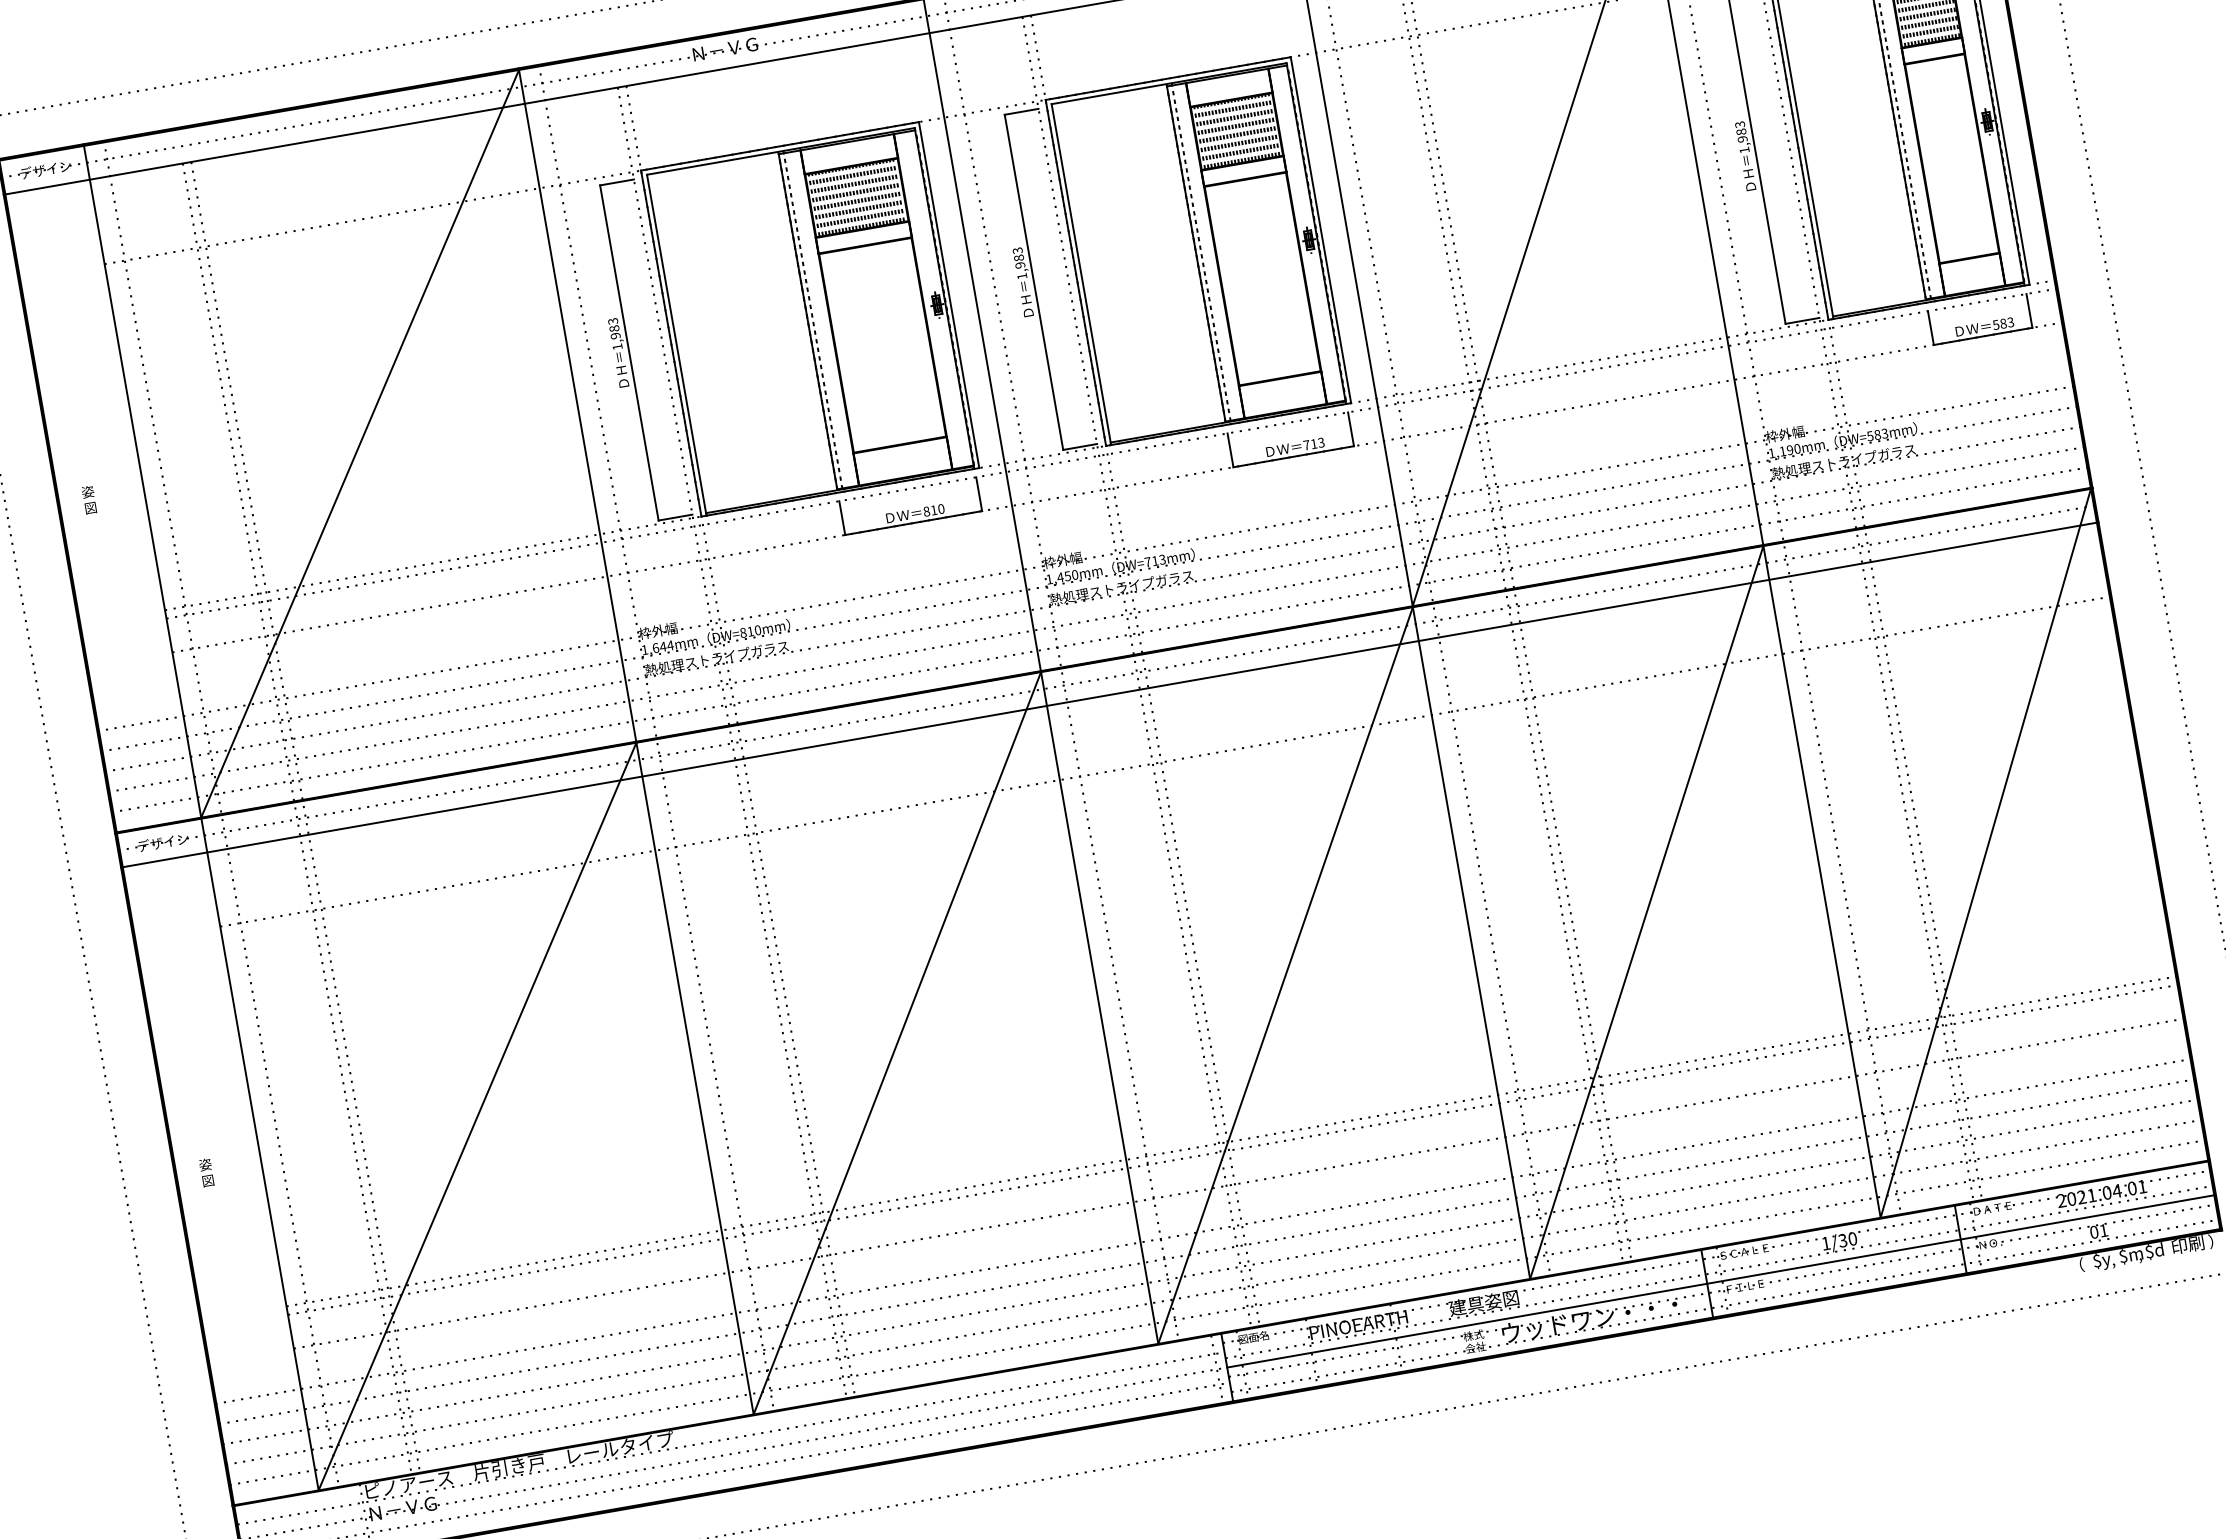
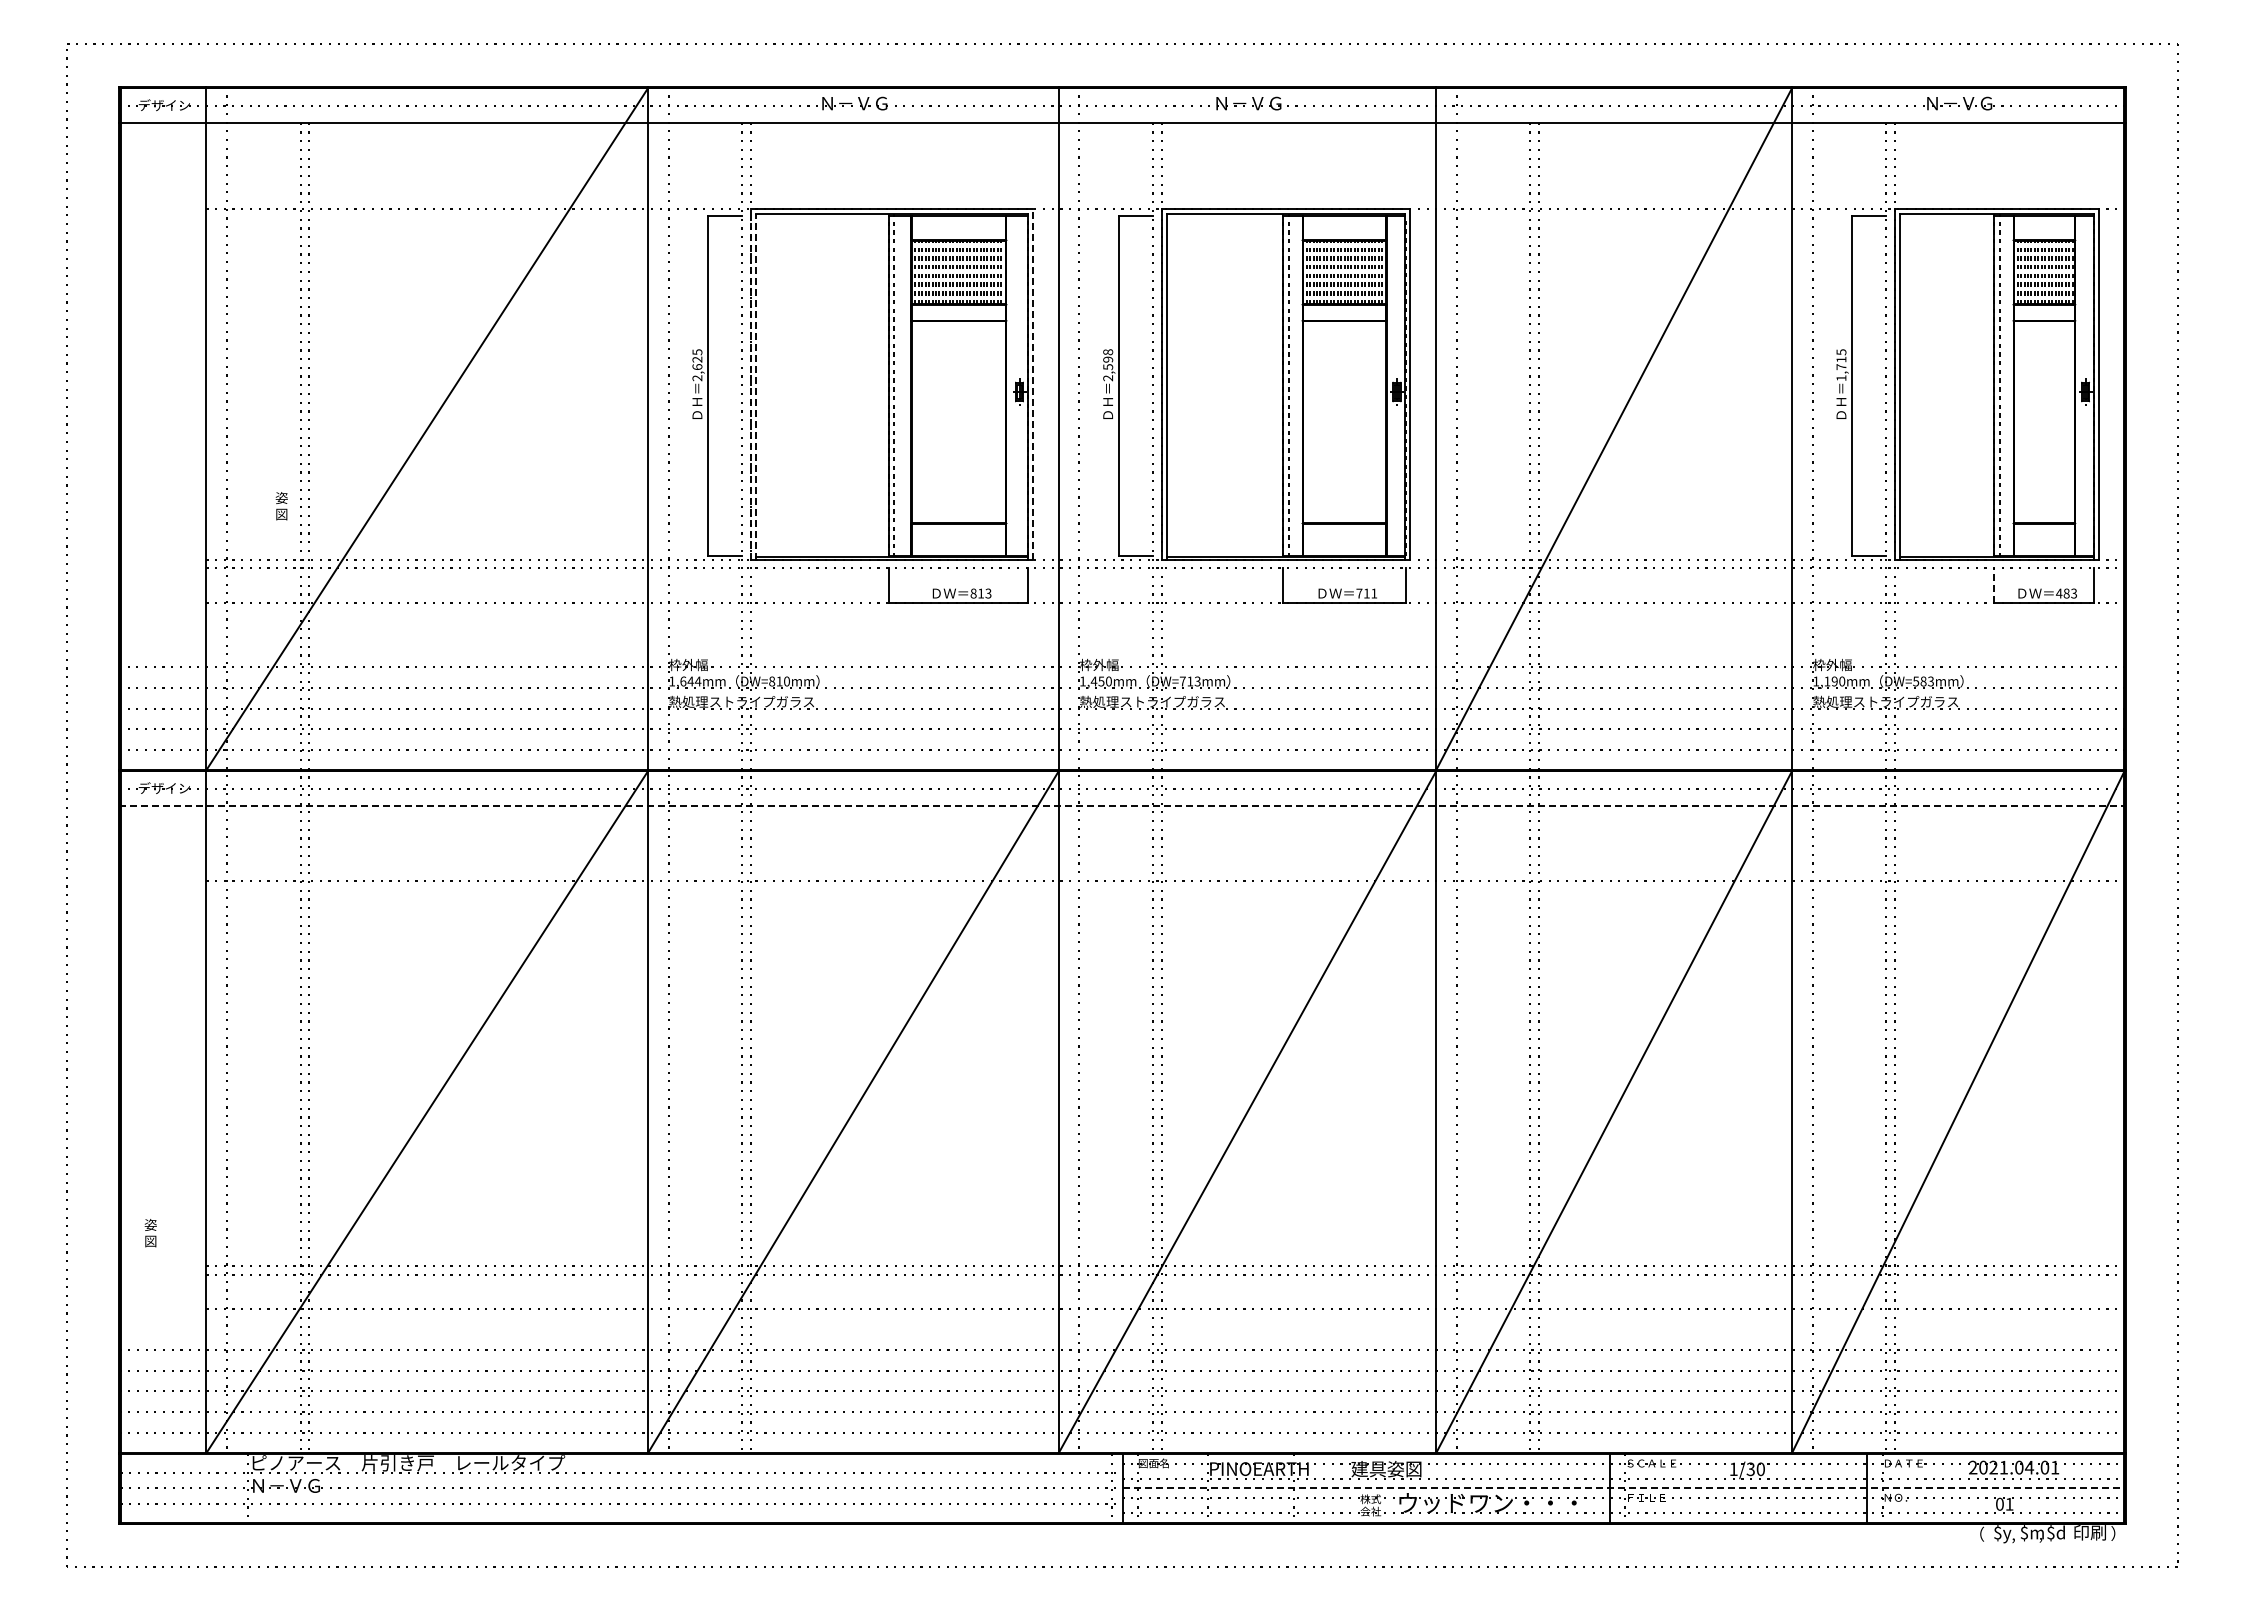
text: (1741, 131) -> (1841, 359), 1,983 -> 1,715
text: (1020, 263) -> (1108, 365), 1,983 -> 2,598
line: (948, 295) -> (1032, 384), solid -> dashed
text: (1995, 325) -> (2058, 593), 583 -> 483
line: (1930, 327) -> (1994, 584), solid -> dashed
text: (615, 334) -> (697, 365), 1,983 -> 2,625
line: (670, 344) -> (750, 384), solid -> dashed
line: (677, 344) -> (756, 386), solid -> dashed
text: (1321, 442) -> (1374, 593), 713 -> 711
text: (89, 500) -> (281, 506), moved
text: (941, 508) -> (988, 593), 810 -> 813
line: (1109, 694) -> (1122, 805), solid -> dashed
text: (206, 1173) -> (150, 1233), moved
line: (1720, 1281) -> (1623, 1488), solid -> dashed

